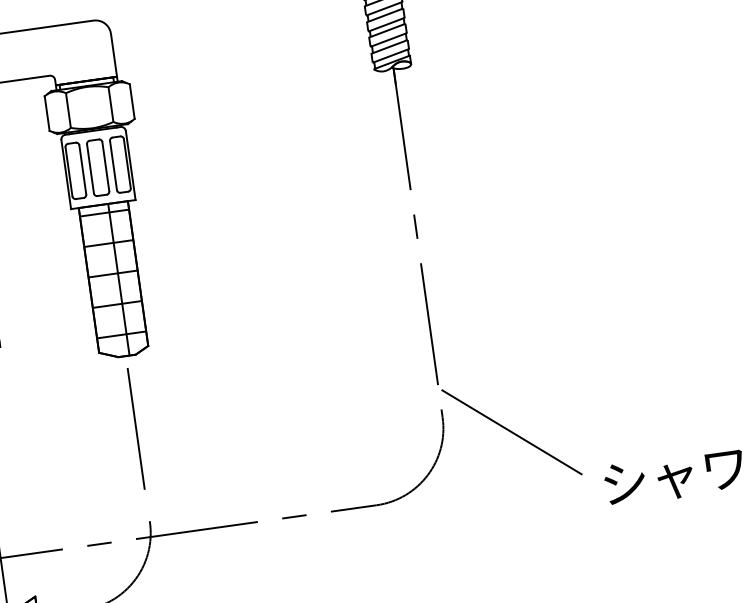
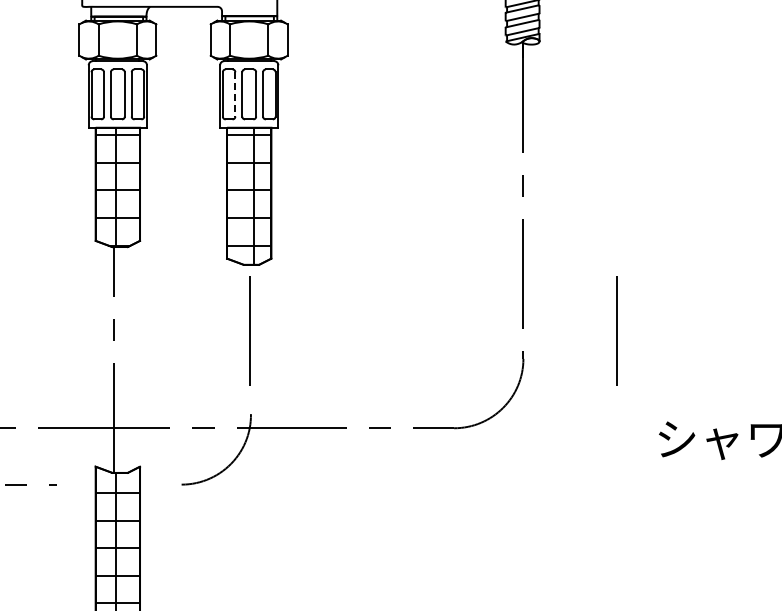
line: (82, 169) -> (235, 94), solid -> dashed
line: (541, 371) -> (616, 330), added
line: (511, 432) -> (582, 380), removed

